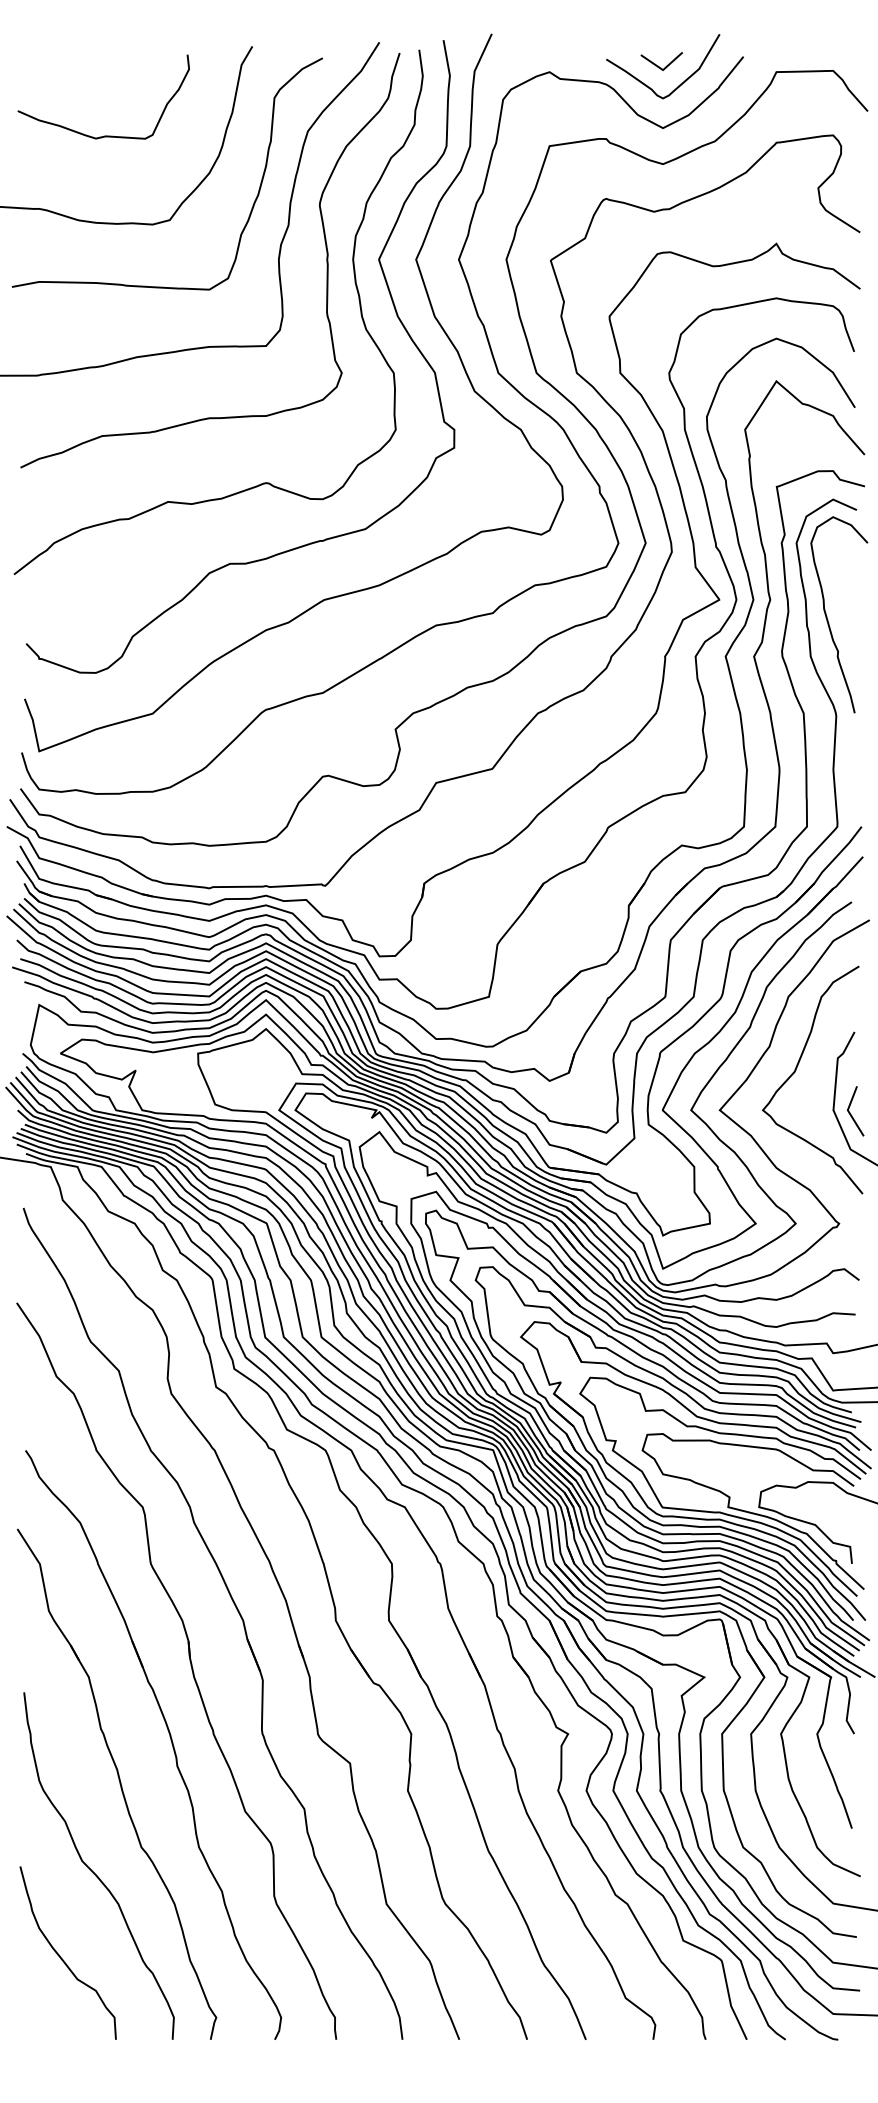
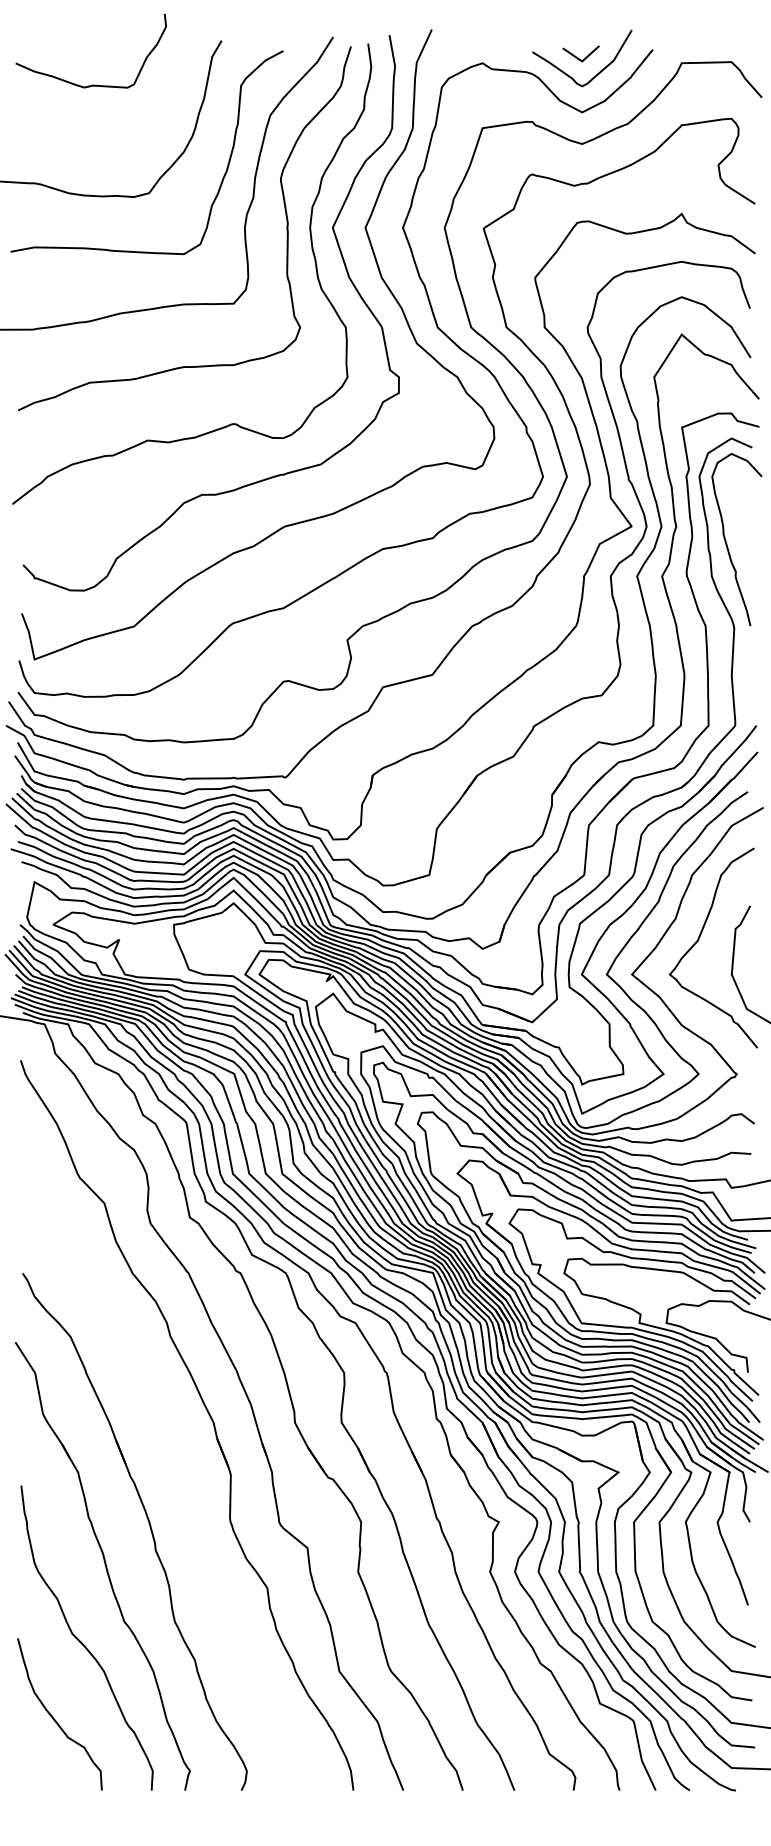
curve: (105, 135) -> (92, 84), moved
line: (851, 1113) -> (747, 977), removed
part: (190, 1667) -> (167, 1463), removed

